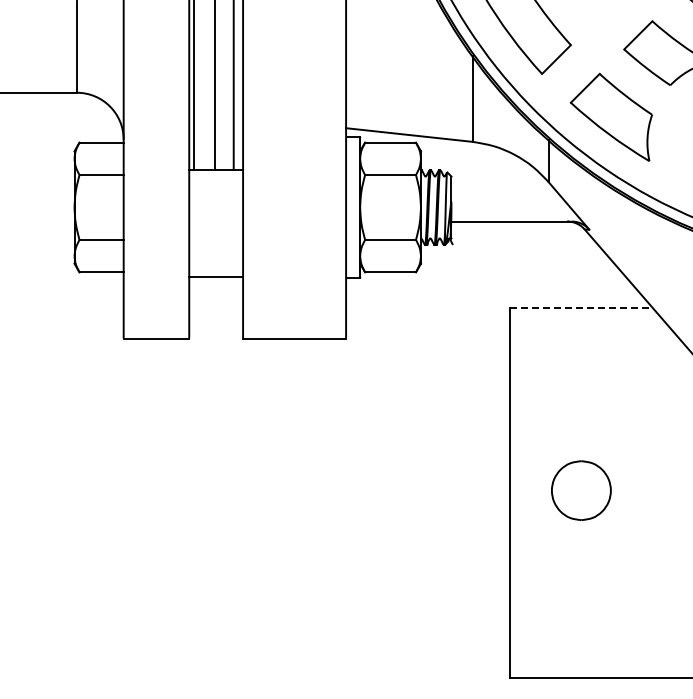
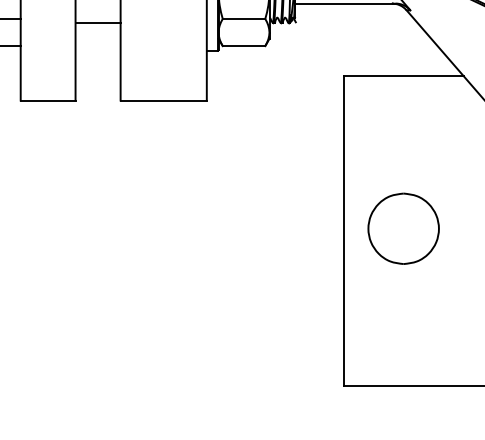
line: (216, 276) -> (98, 22), moved
line: (581, 308) -> (403, 76), dashed -> solid
part: (581, 490) -> (403, 228), size x1.43

